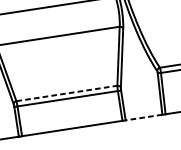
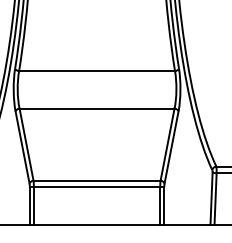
line: (67, 93) -> (97, 180), dashed -> solid
line: (143, 117) -> (186, 224), dashed -> solid

